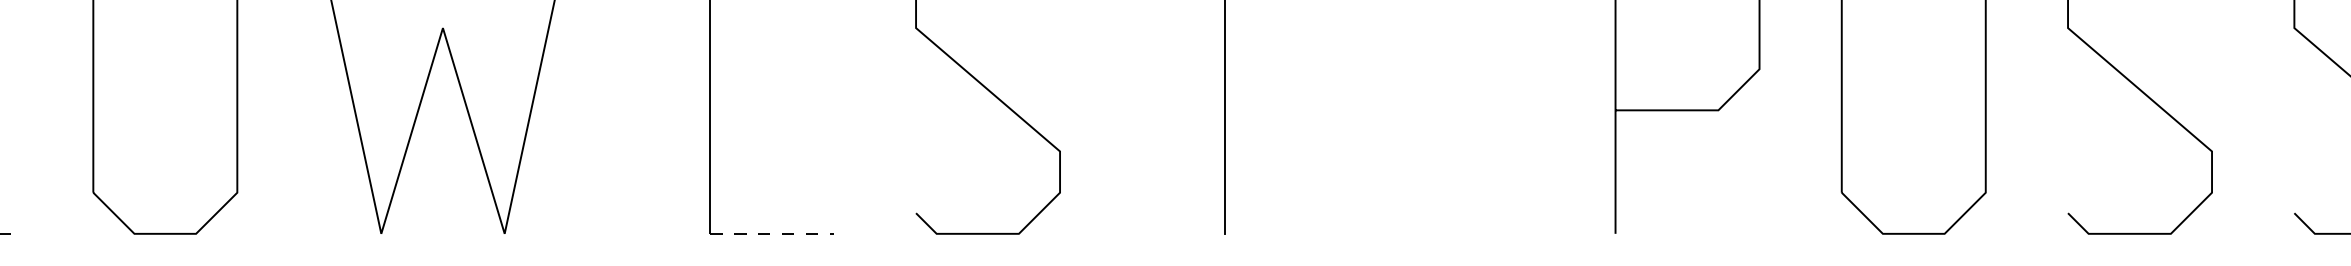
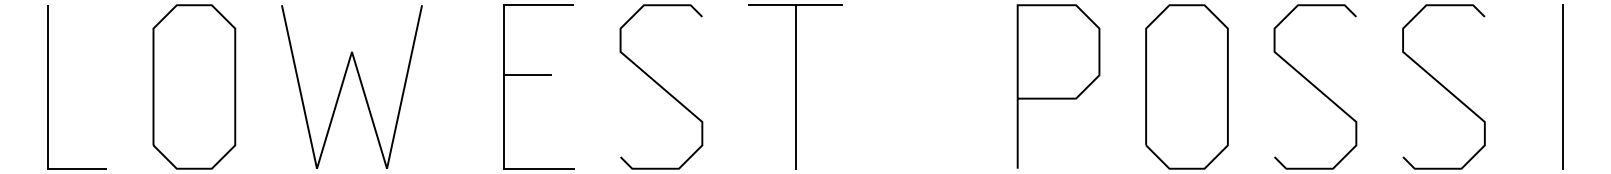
line: (750, 69) -> (526, 75), added
line: (773, 233) -> (539, 168), dashed -> solid

